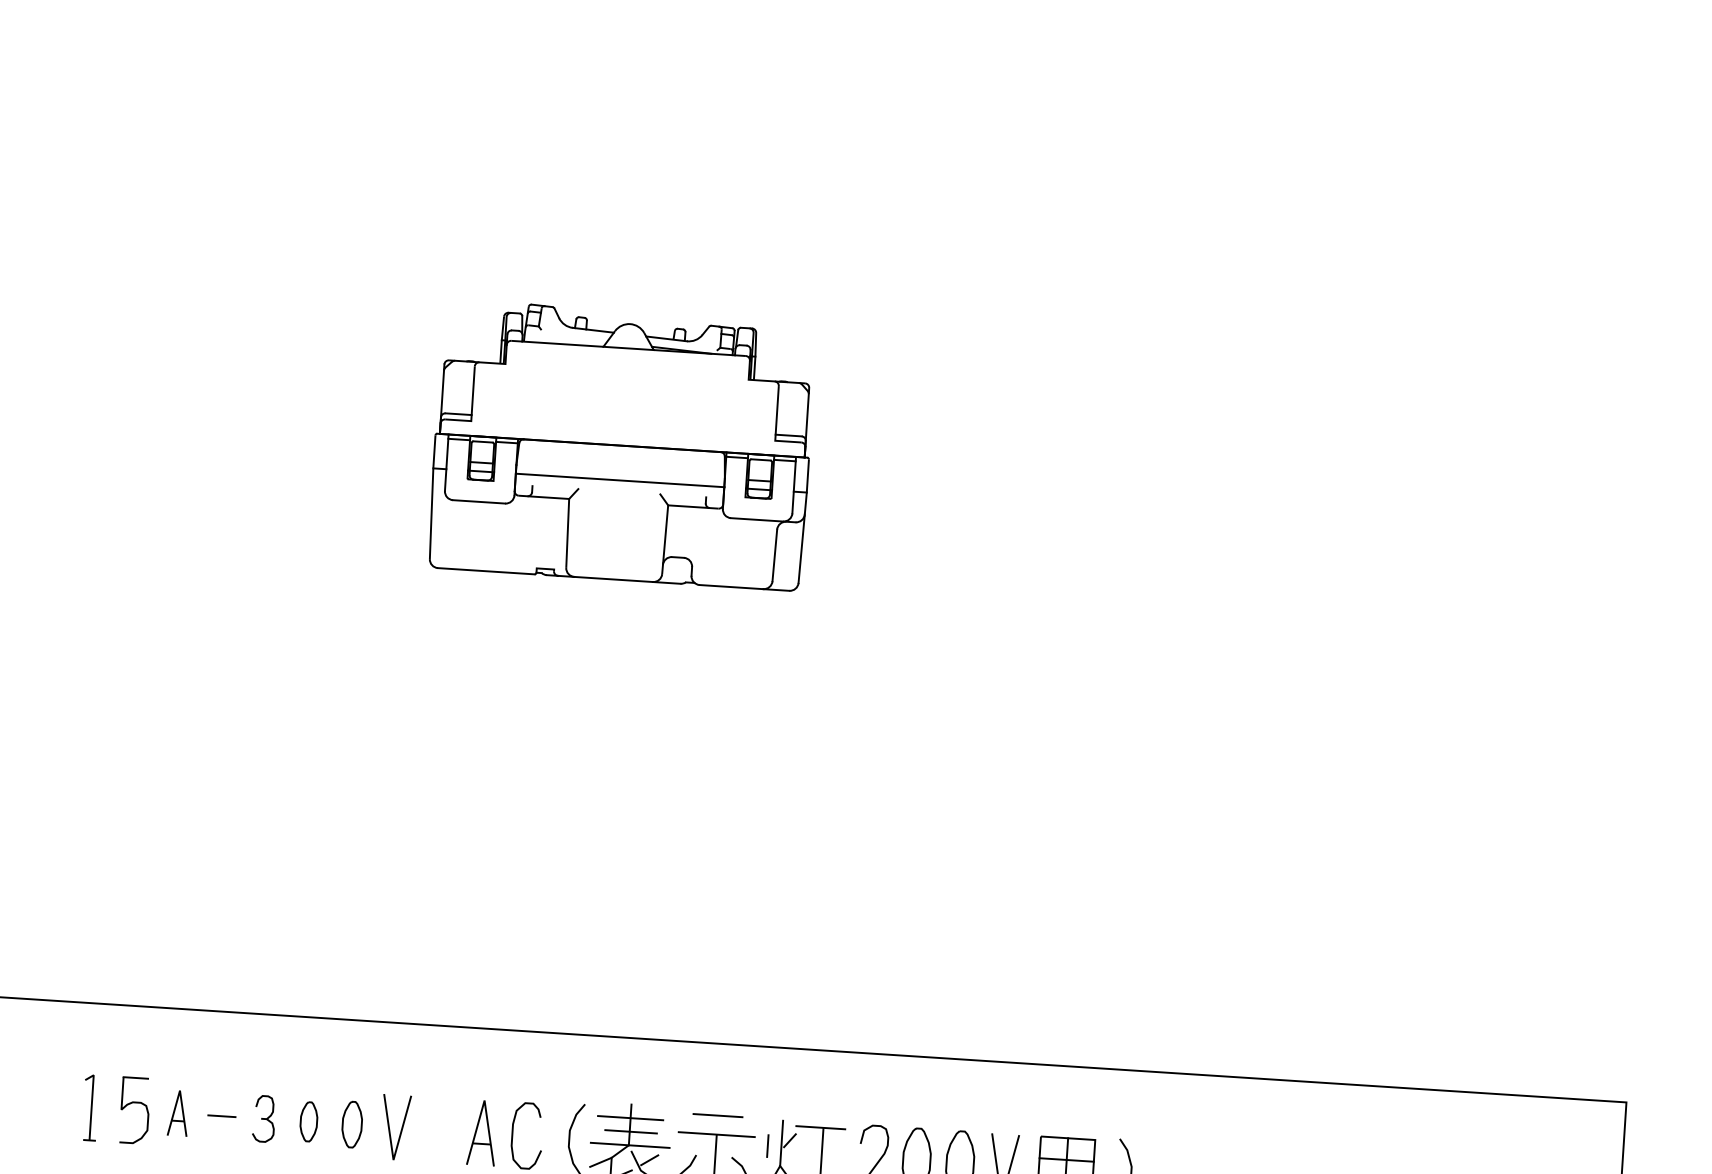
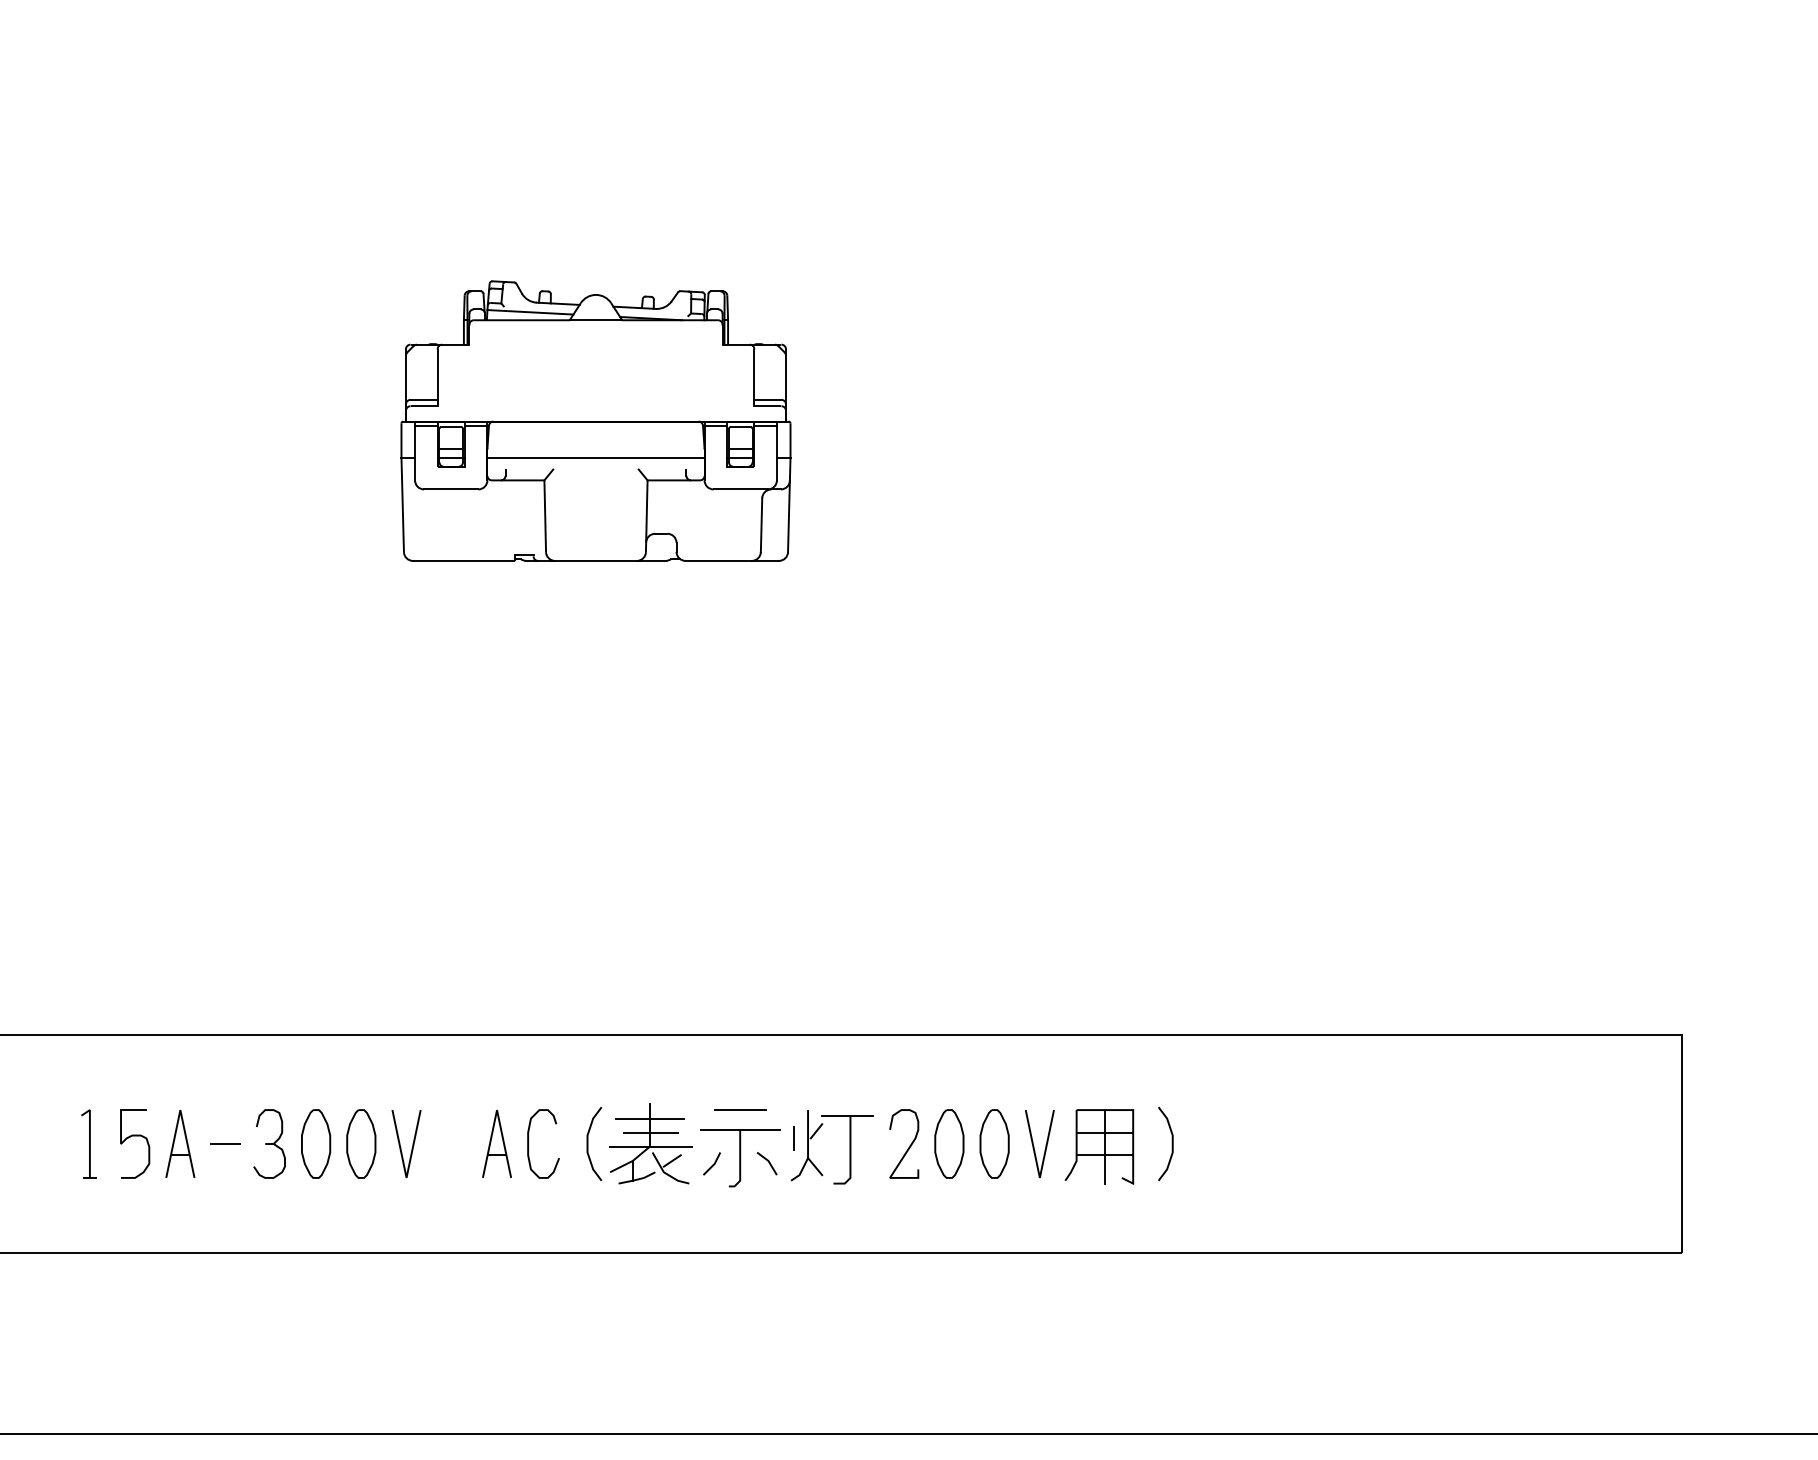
line: (566, 336) -> (530, 312), added
part: (178, 1112) -> (180, 1143), size x1.43
part: (264, 1118) -> (269, 1143), size x1.43
part: (309, 1121) -> (316, 1143), size x1.67
part: (352, 1124) -> (361, 1143), size x1.43

